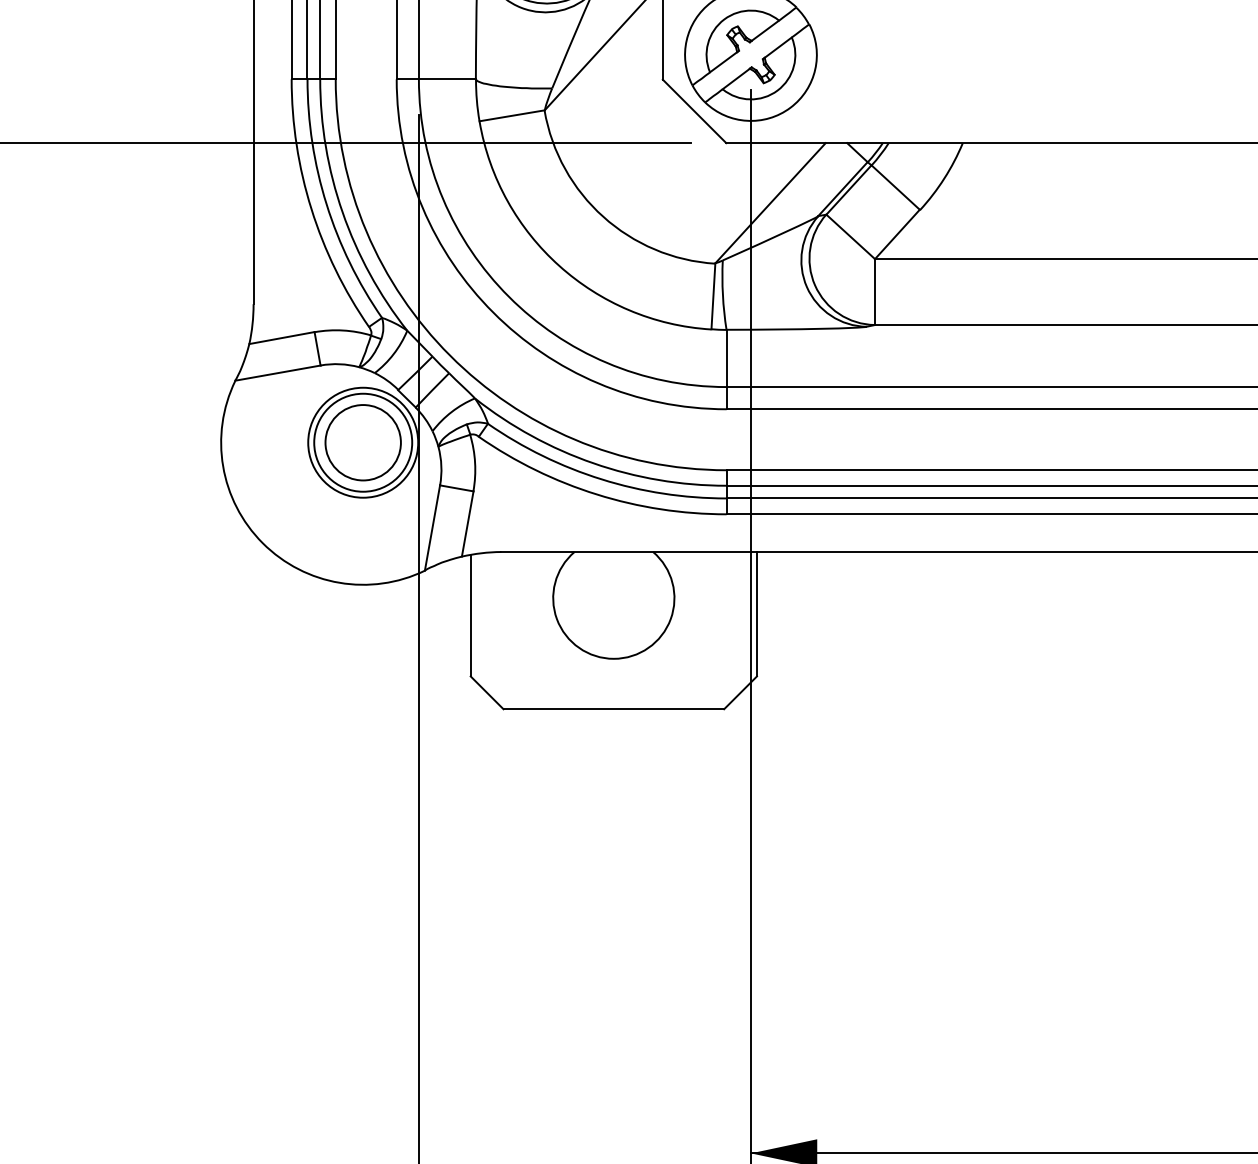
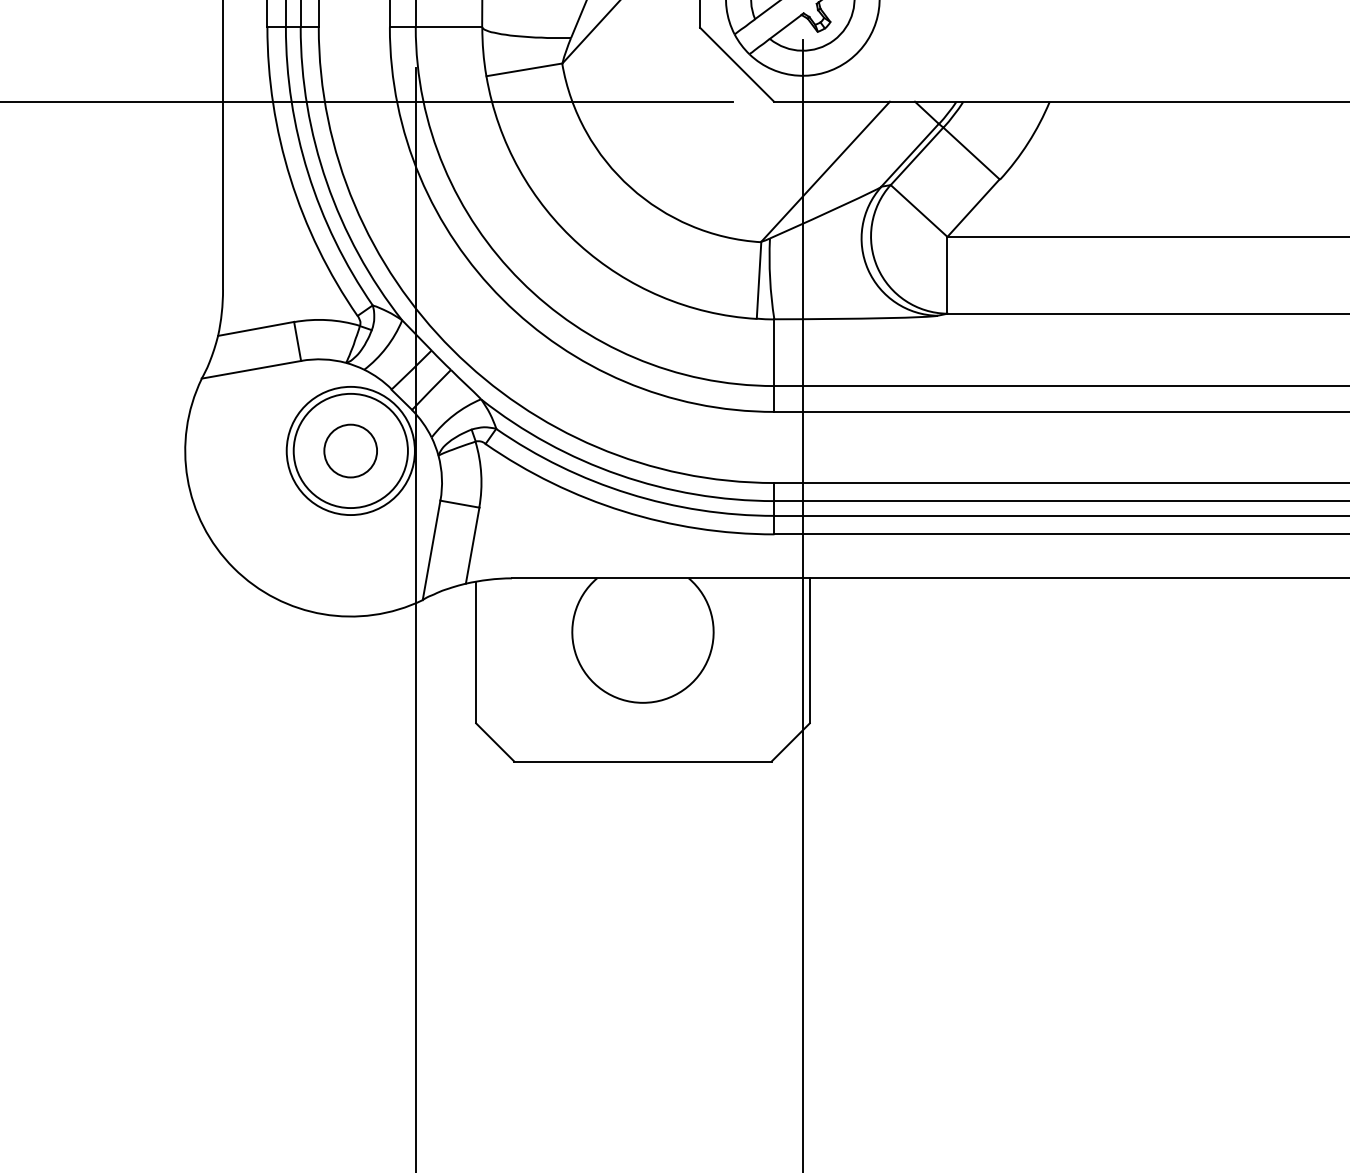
circle: (362, 442) -> (349, 450), size x0.6

